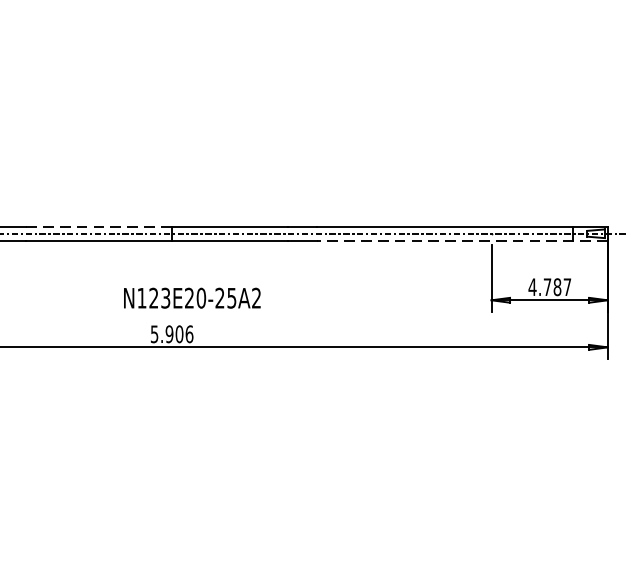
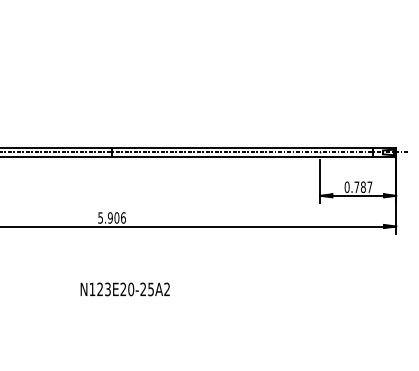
line: (97, 226) -> (63, 147), dashed -> solid
line: (462, 240) -> (301, 156), dashed -> solid
text: (531, 287) -> (346, 187), 4.787 -> 0.787
text: (191, 298) -> (124, 289), moved

